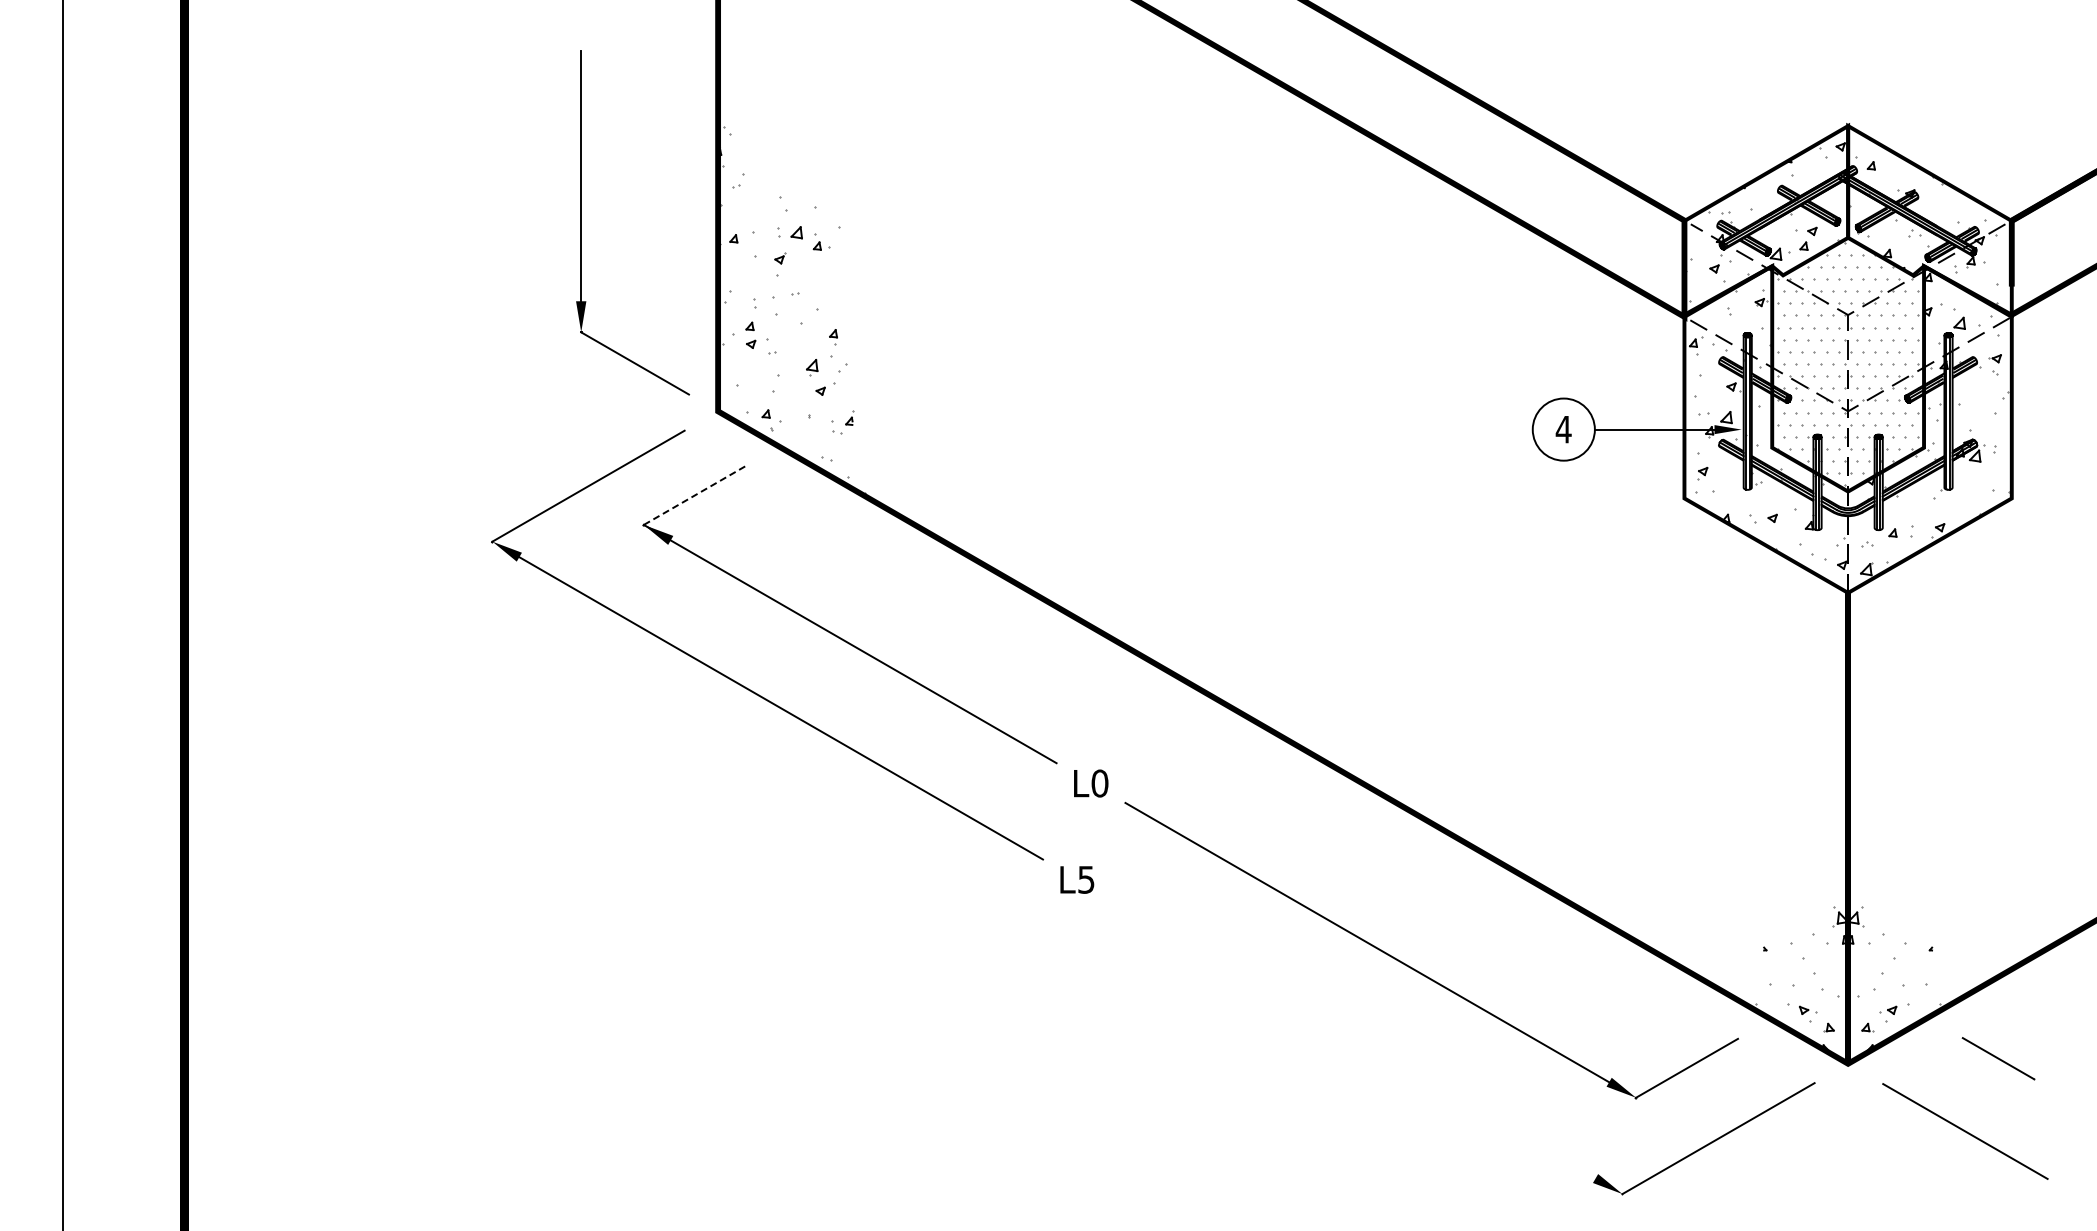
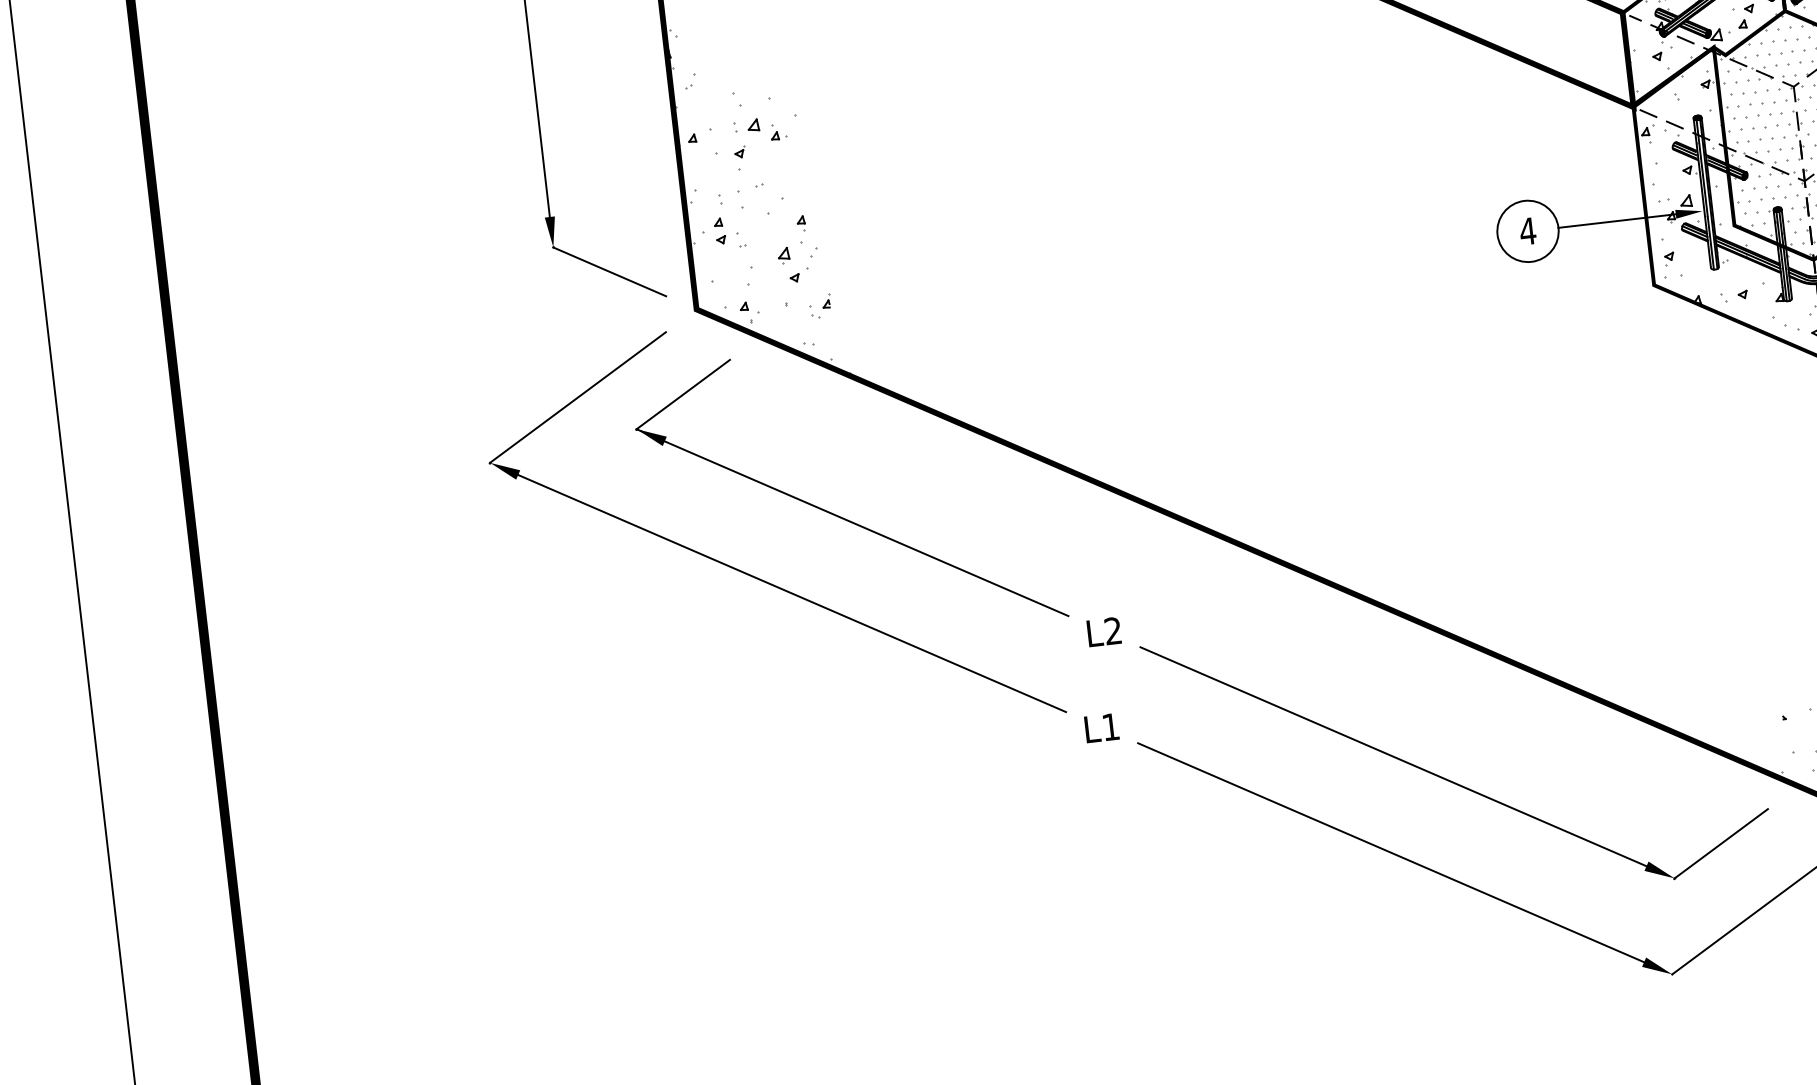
line: (694, 495) -> (682, 394), dashed -> solid
text: (1099, 783) -> (1112, 631), L0 -> L2
text: (1086, 879) -> (1110, 726), L5 -> L1
line: (1353, 1038) -> (1390, 852), added

